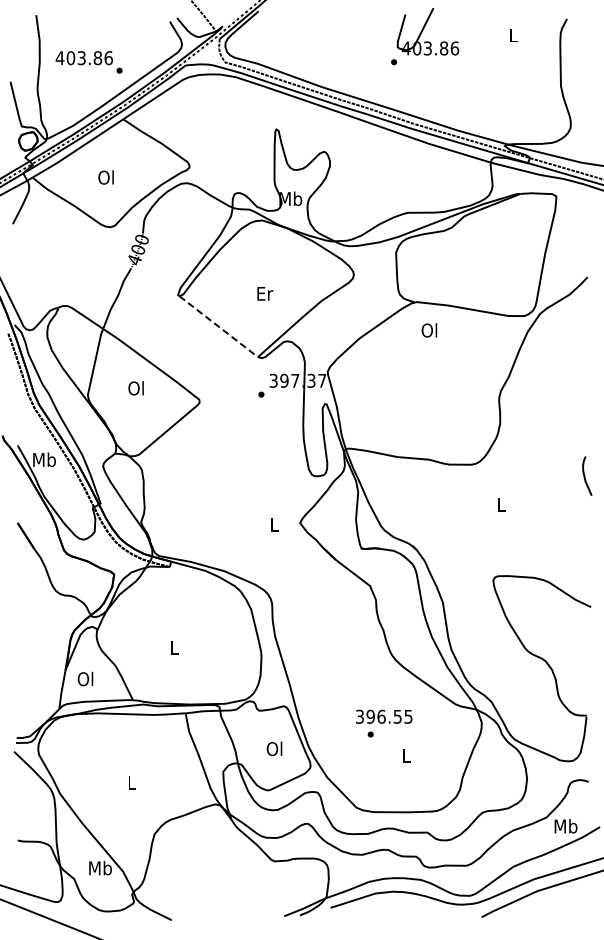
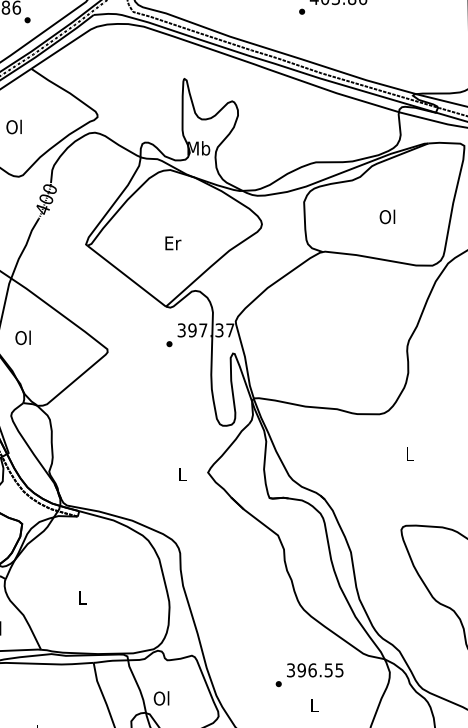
line: (218, 326) -> (126, 276), dashed -> solid
text: (429, 330) -> (387, 217), moved
text: (135, 388) -> (22, 338), moved
text: (384, 716) -> (315, 670), moved
text: (274, 748) -> (161, 698), moved

